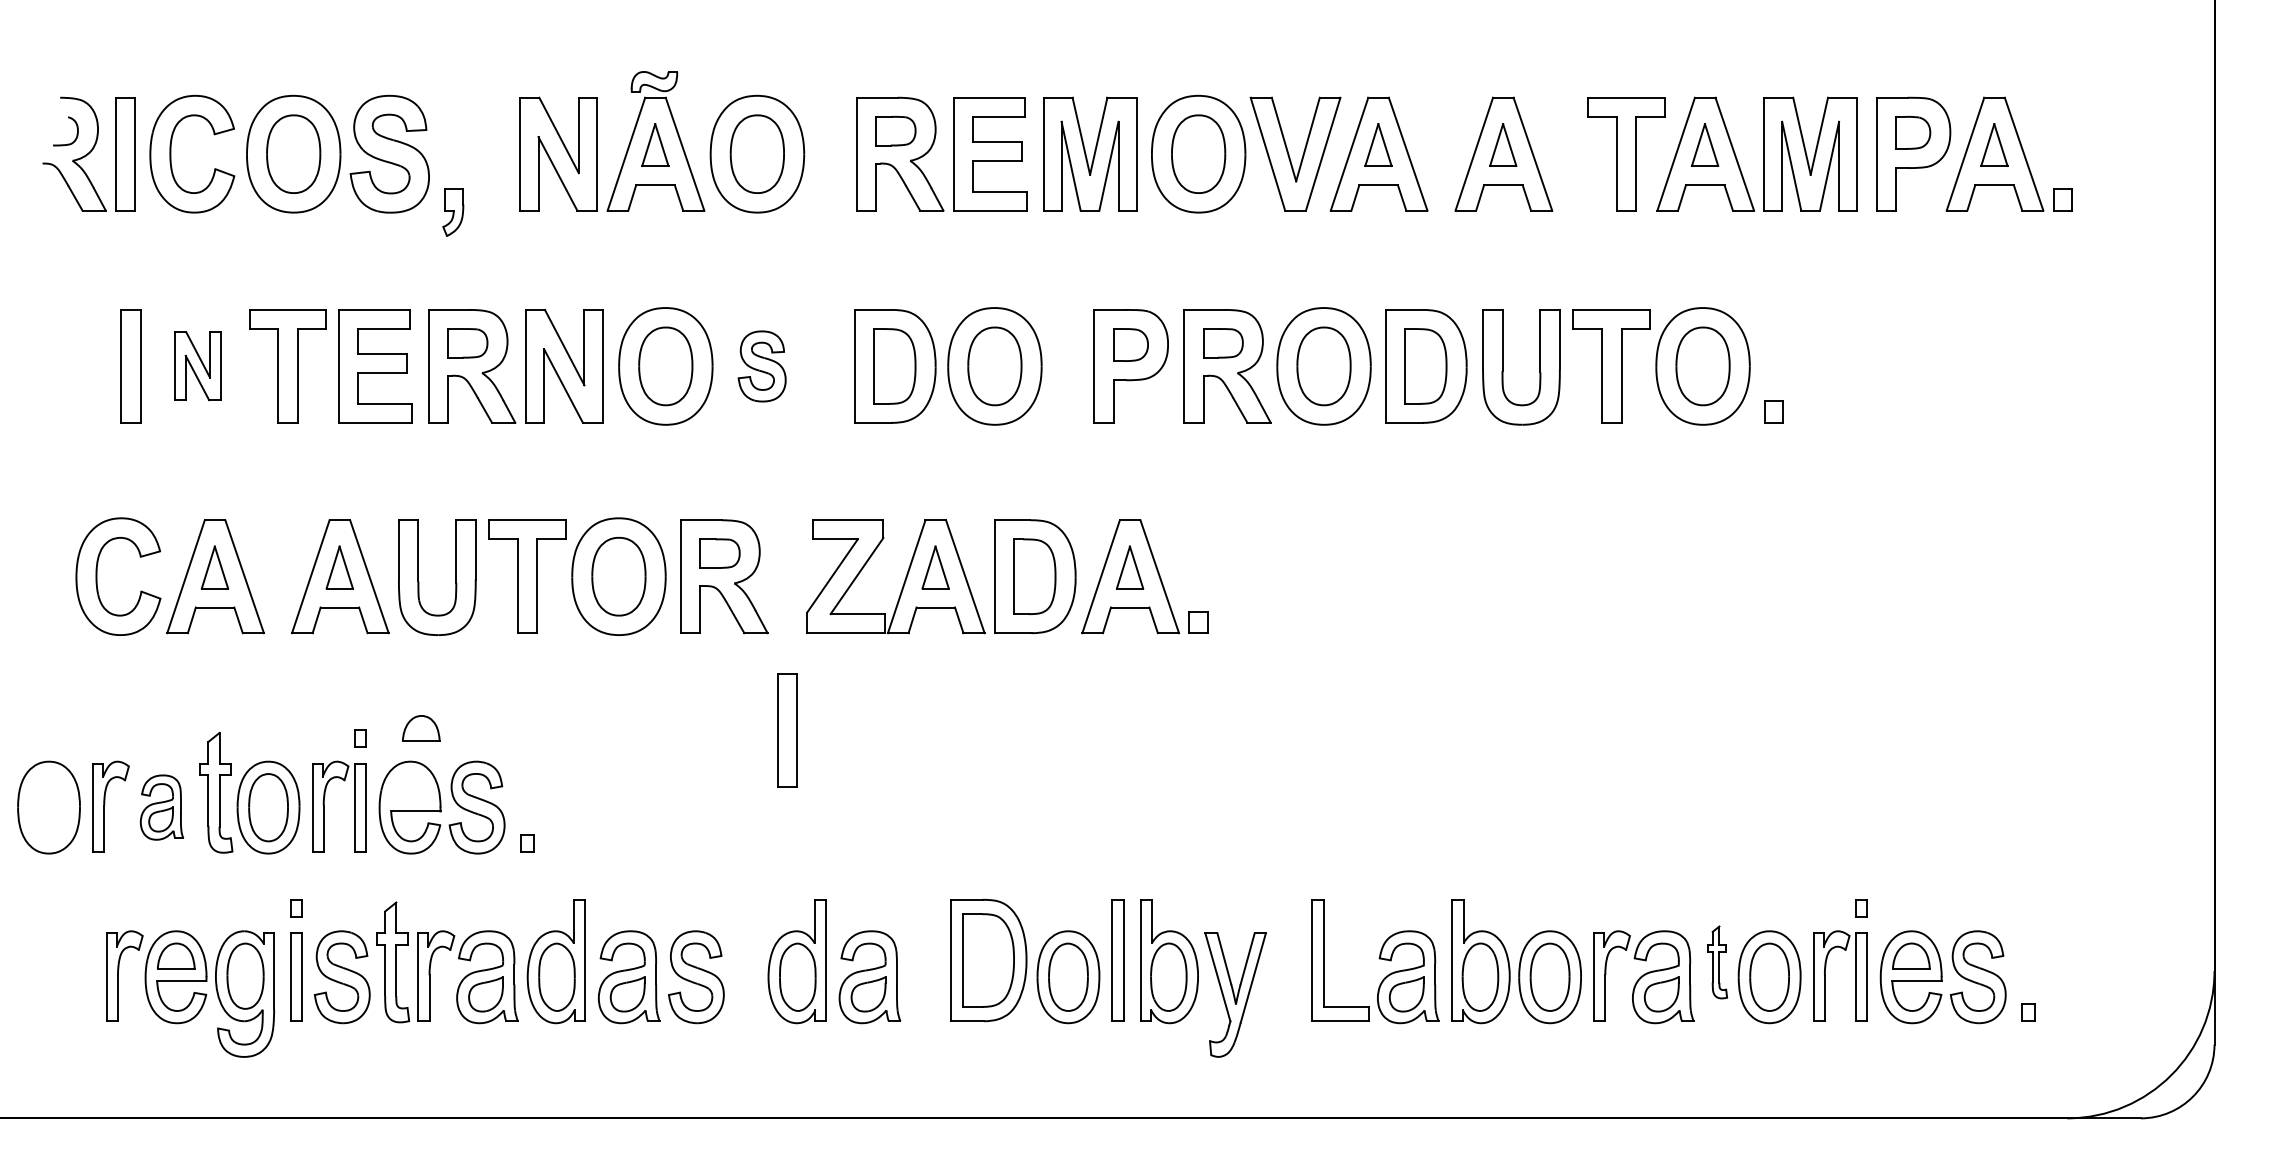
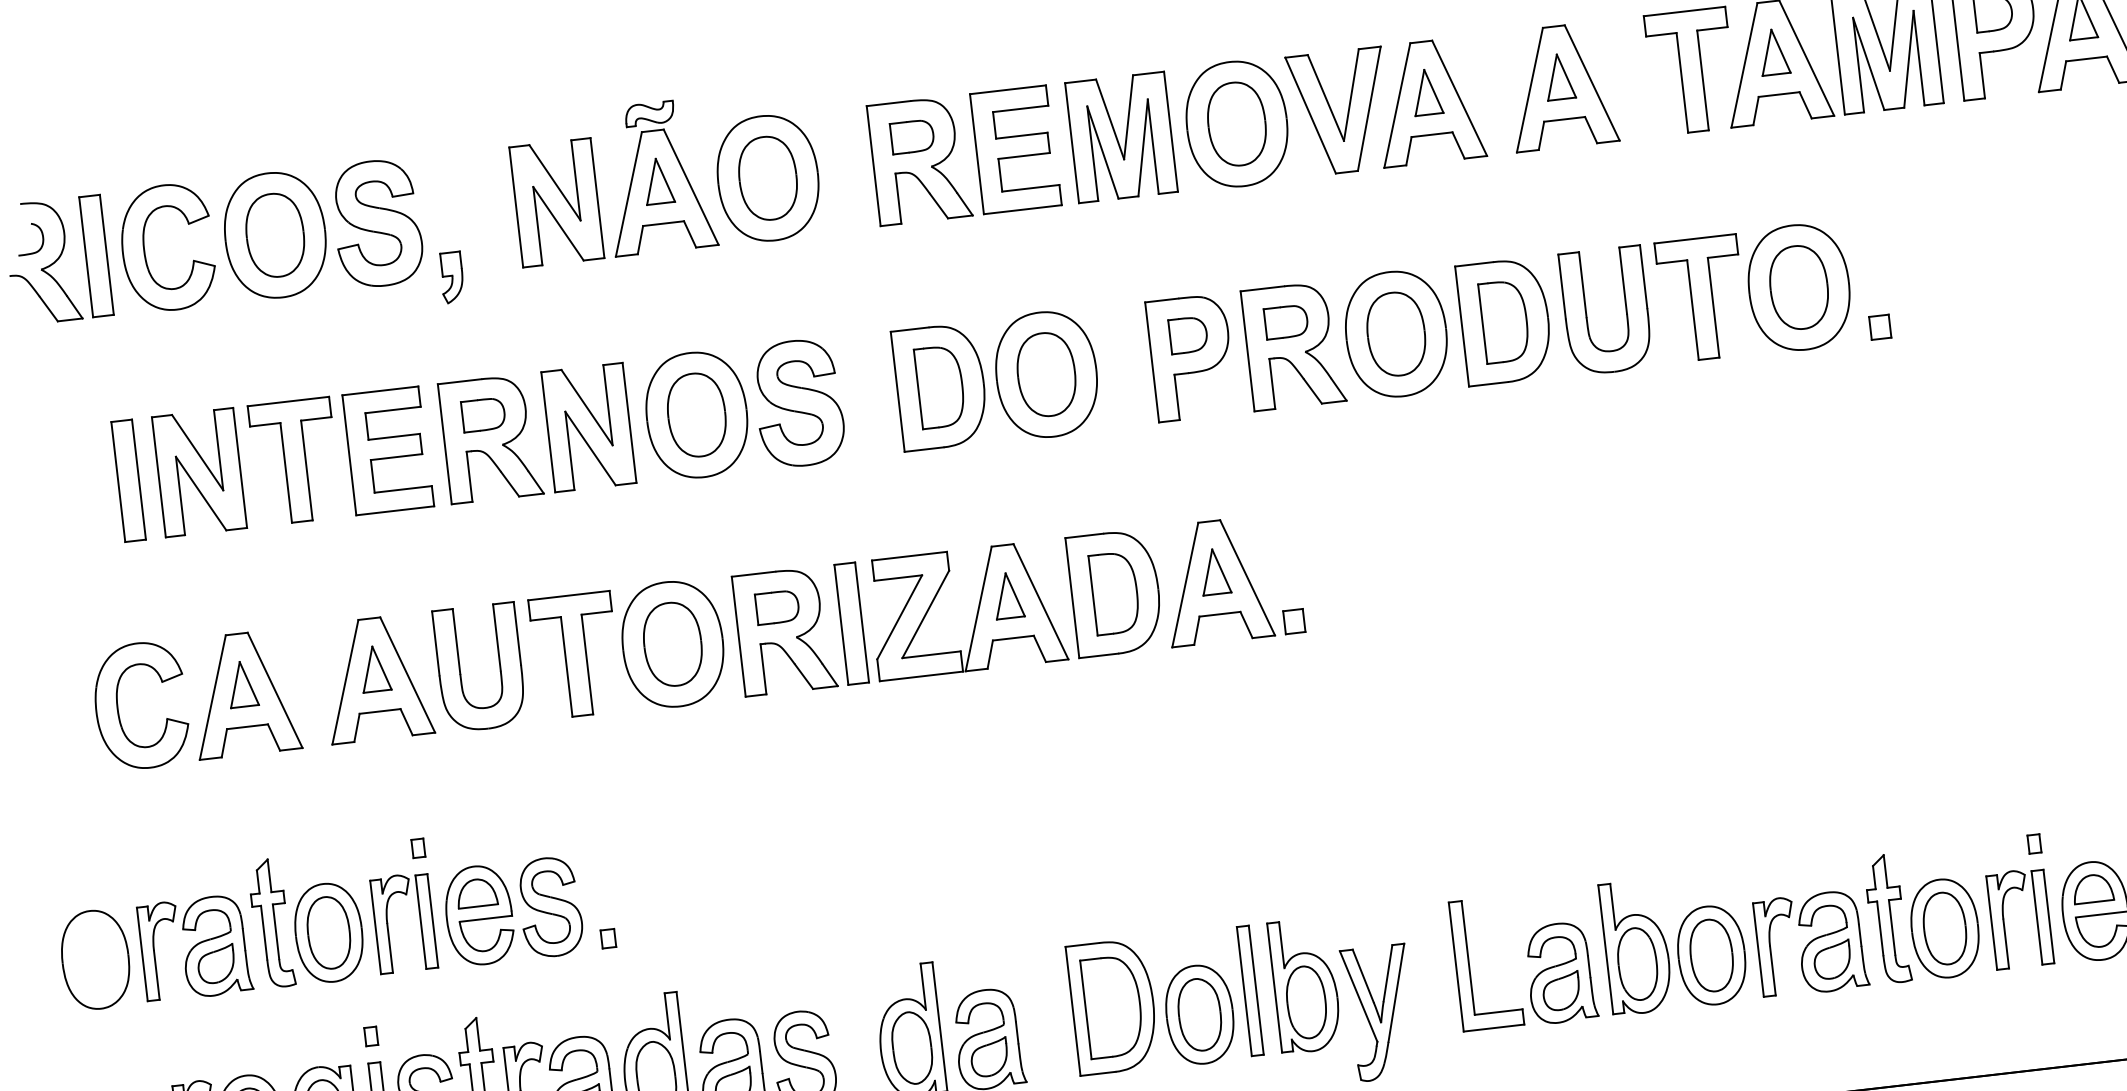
part: (197, 365) -> (199, 471), size x1.67
part: (762, 366) -> (799, 403), size x1.67
part: (421, 728) -> (477, 892), moved
part: (787, 730) -> (851, 623), moved
part: (161, 807) -> (215, 945), size x1.43
part: (1717, 962) -> (1887, 919), size x1.67

